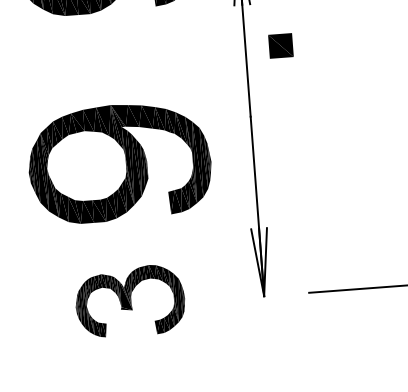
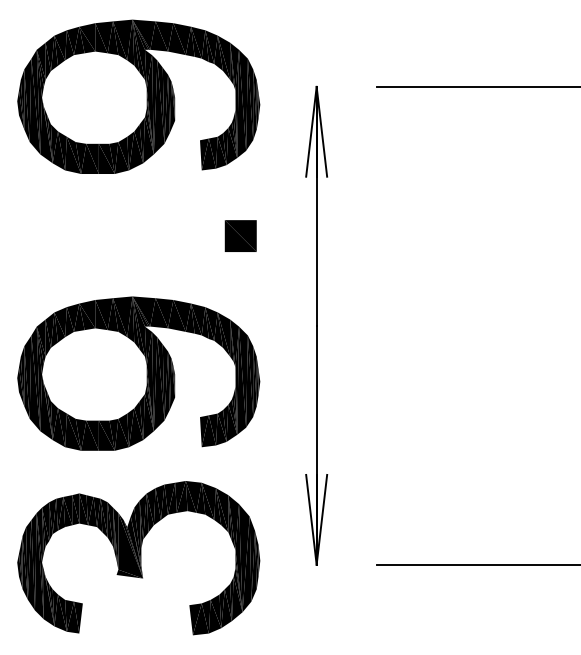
part: (280, 45) -> (240, 235), moved
part: (130, 301) -> (138, 558), size x1.67

